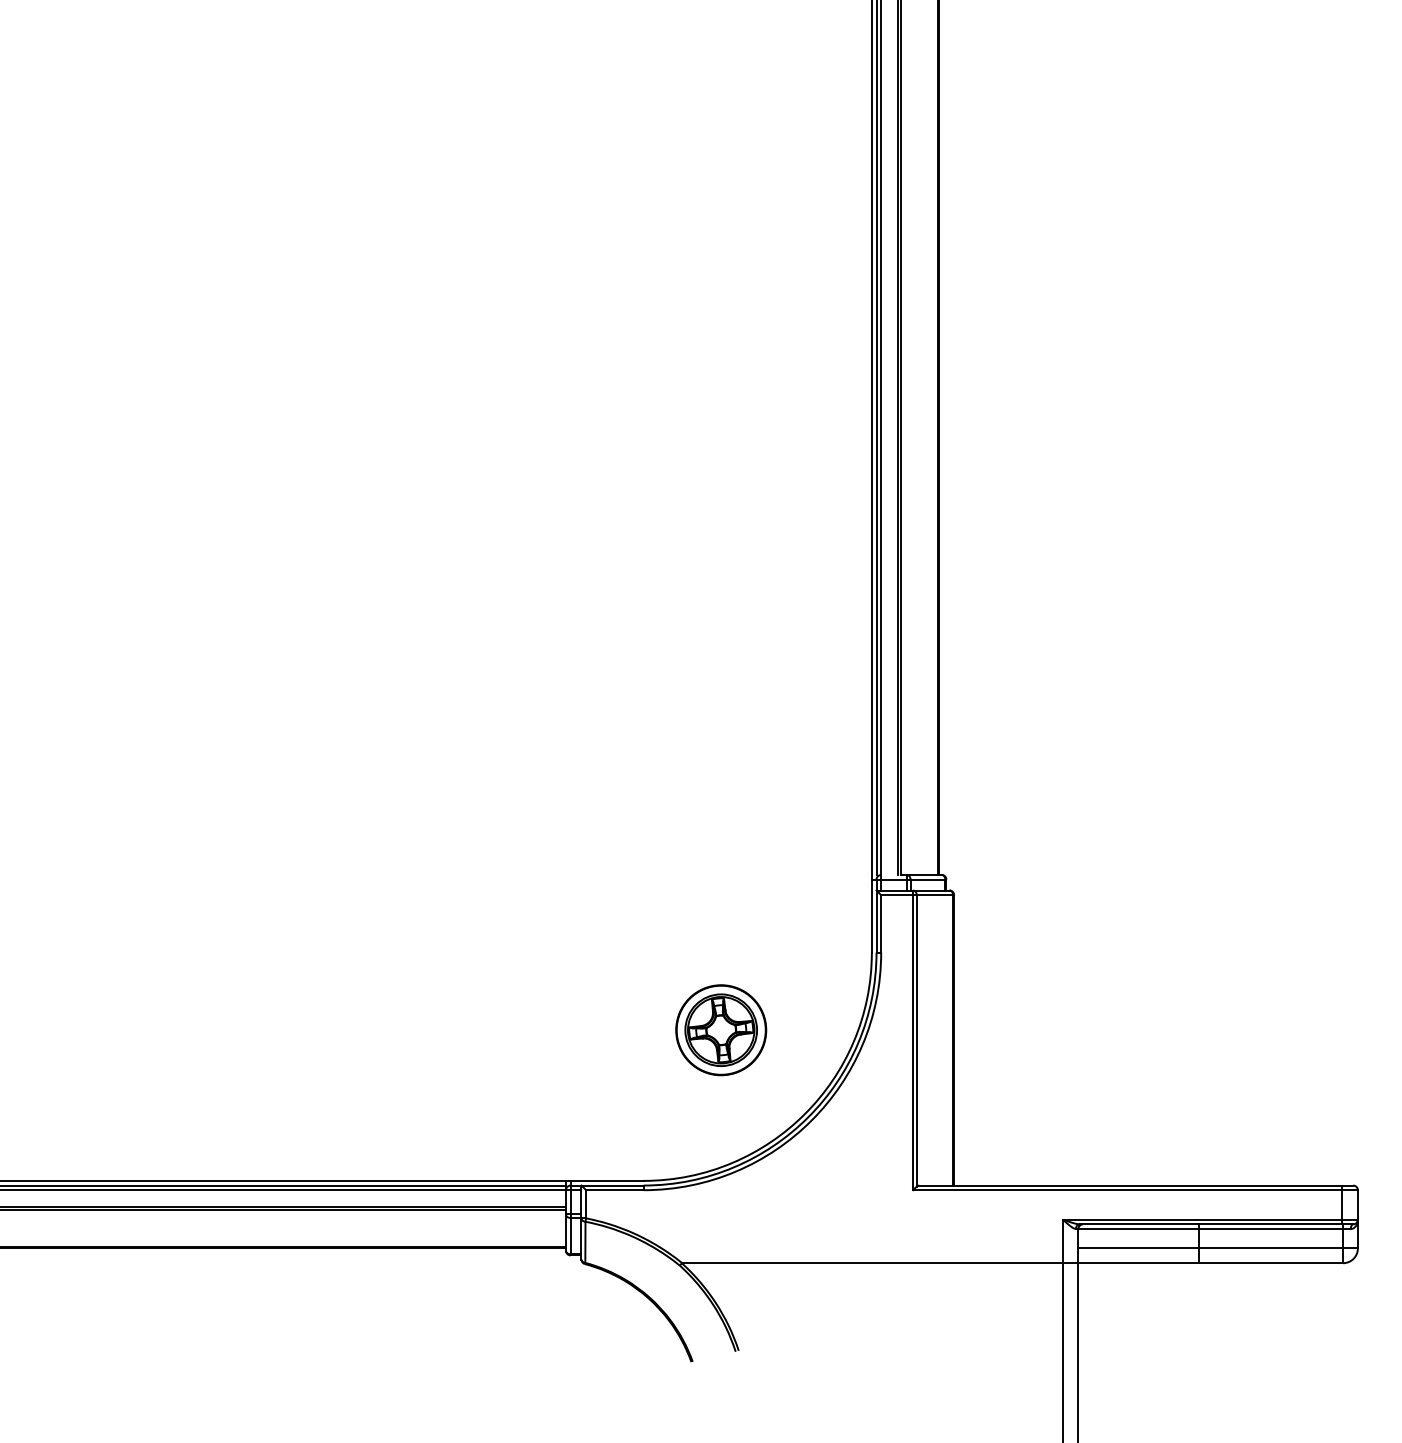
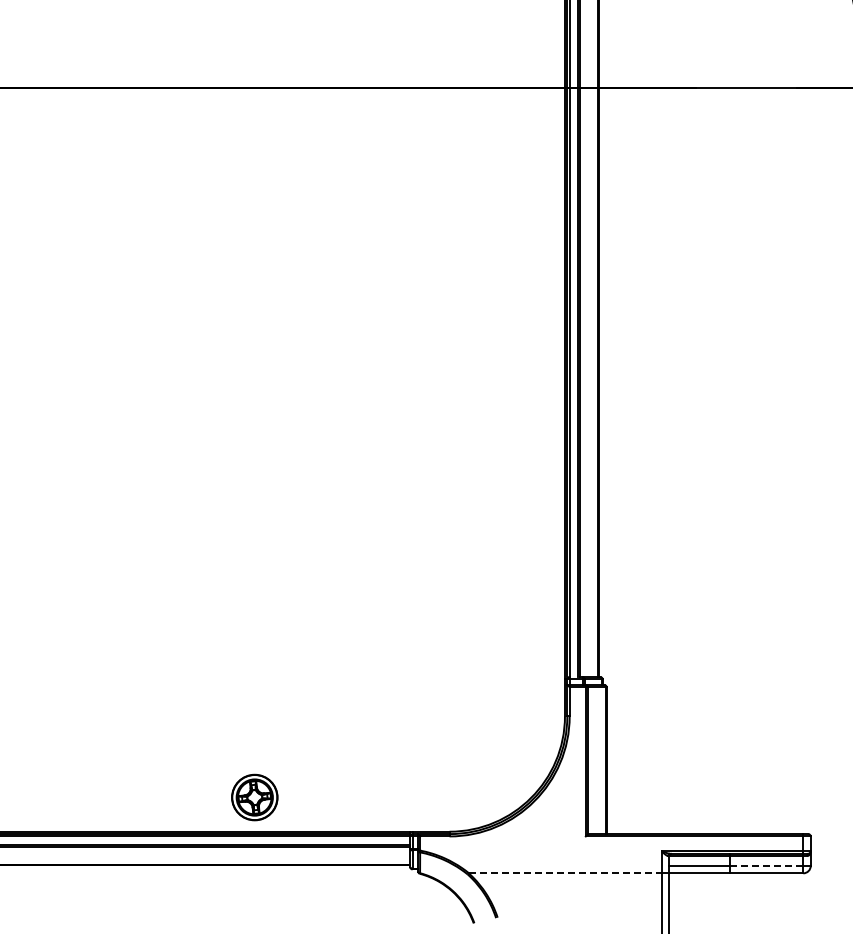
part: (720, 1030) -> (254, 797), moved
line: (1270, 1247) -> (766, 865), solid -> dashed
line: (872, 1263) -> (565, 873), solid -> dashed

